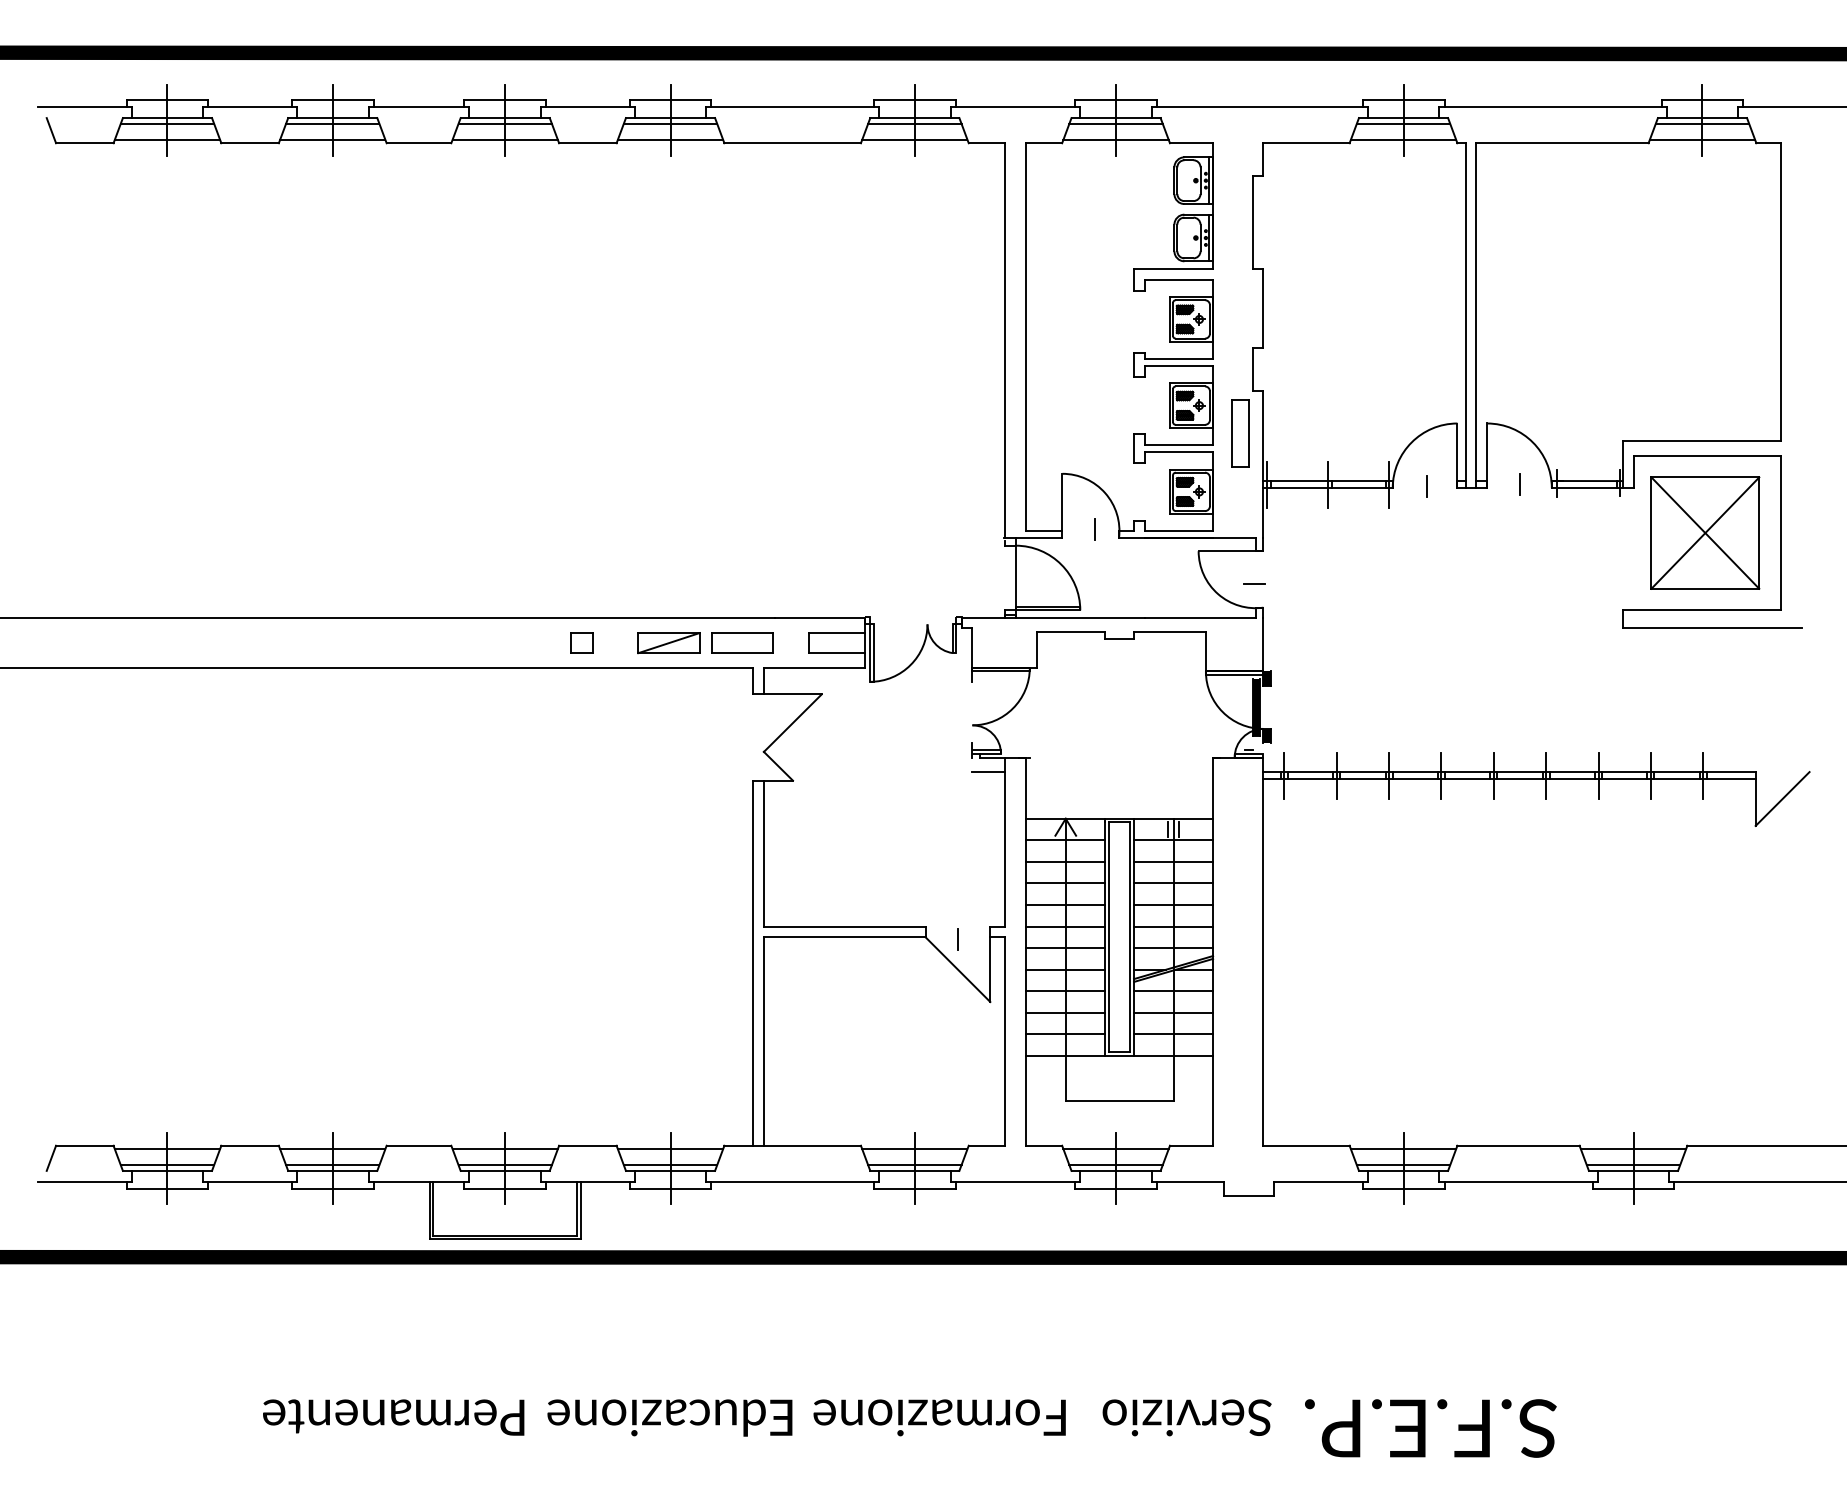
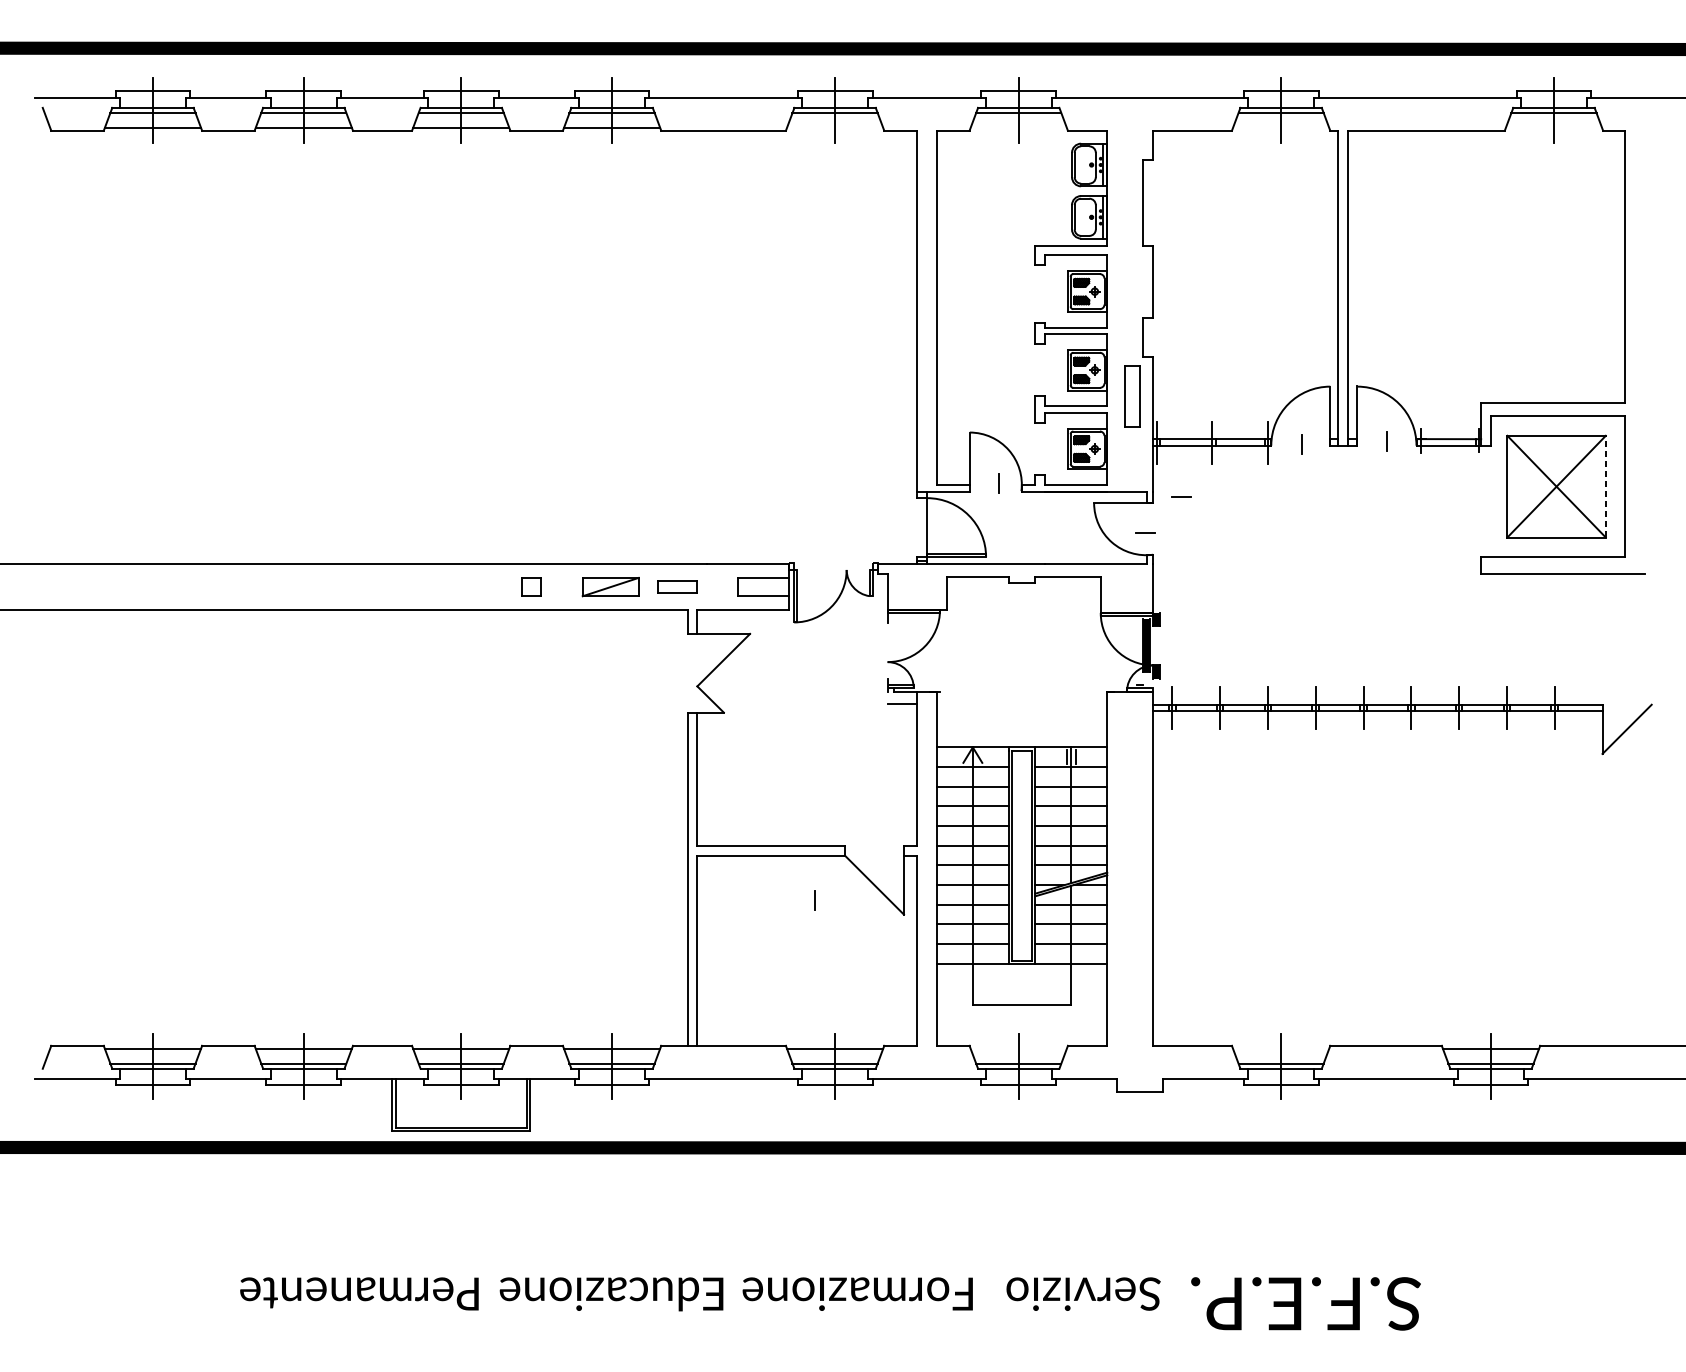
line: (914, 139) -> (834, 127), removed
line: (1115, 139) -> (1018, 127), removed
line: (1403, 139) -> (1281, 127), removed
line: (1702, 139) -> (1553, 127), removed
line: (1759, 533) -> (1606, 487), solid -> dashed
line: (1294, 544) -> (1181, 497), added
part: (742, 642) -> (677, 586), size x0.7
line: (957, 939) -> (814, 900), moved
line: (1115, 1149) -> (1018, 1049), removed
line: (1403, 1149) -> (1281, 1049), removed

